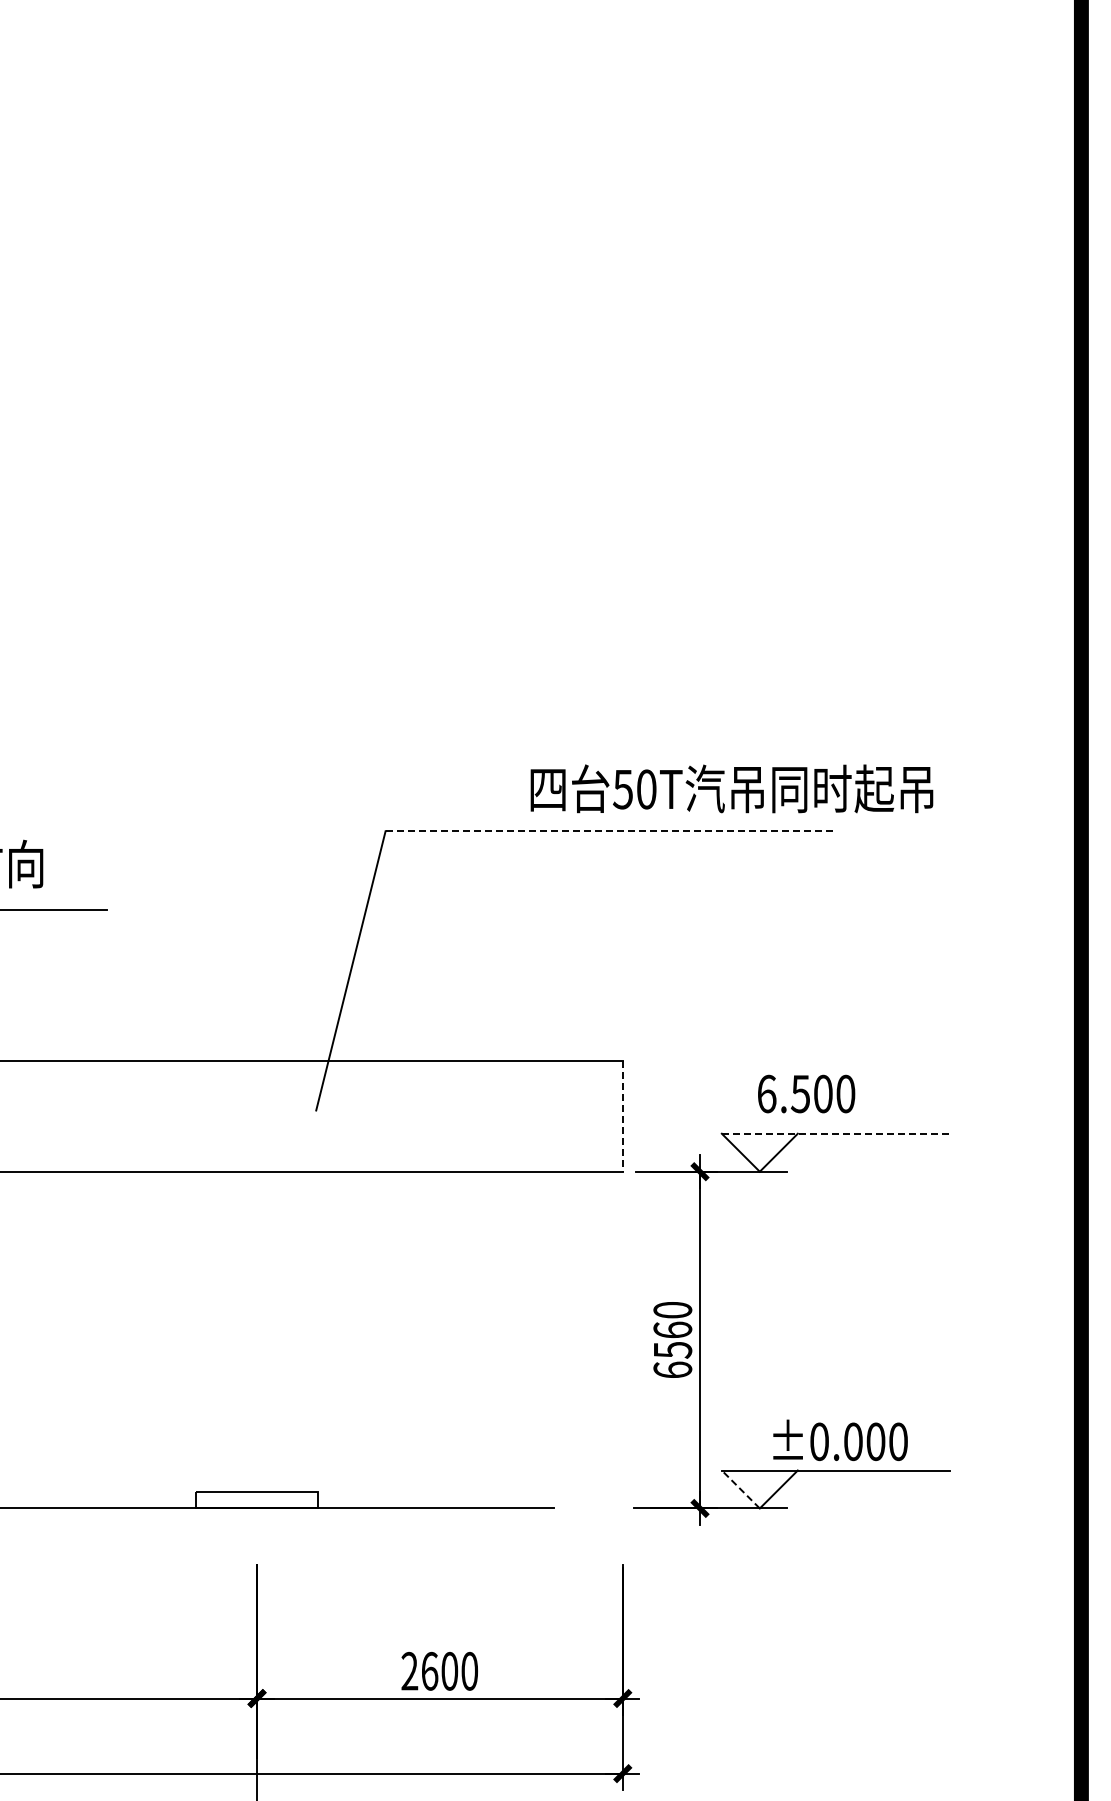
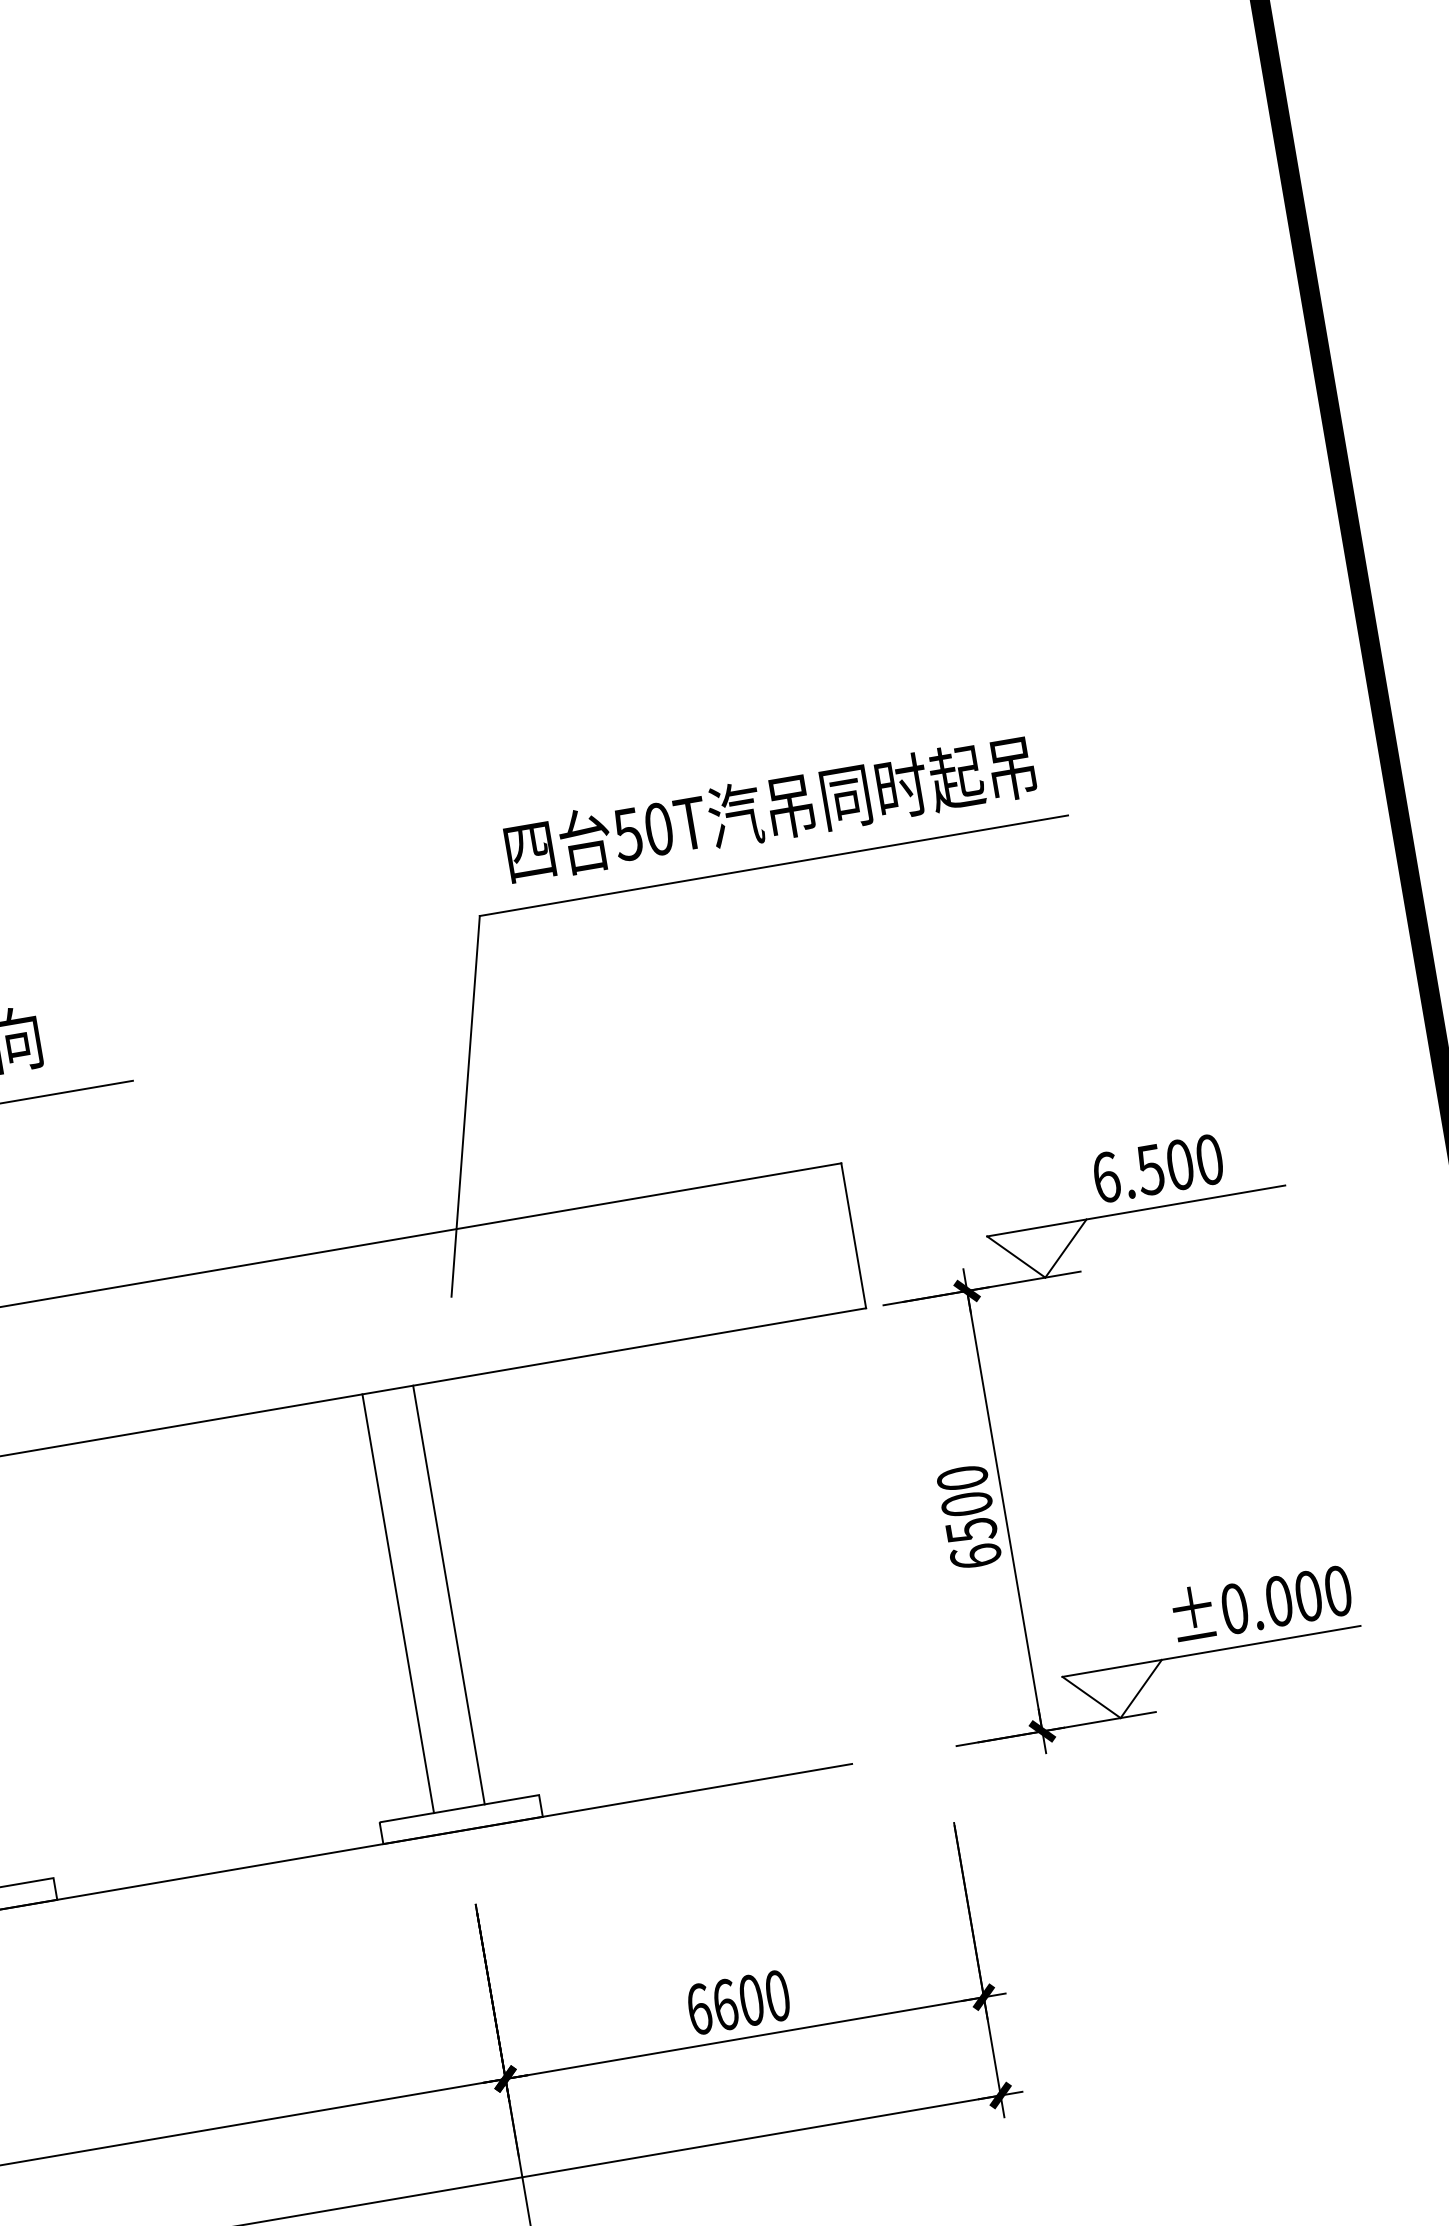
text: (731, 788) -> (769, 808), moved
line: (610, 831) -> (773, 866), dashed -> solid
text: (806, 1093) -> (1158, 1167), moved
line: (622, 1116) -> (853, 1236), dashed -> solid
line: (835, 1133) -> (1135, 1210), dashed -> solid
text: (672, 1329) -> (966, 1503), 6560 -> 6500
line: (237, 1331) -> (397, 1603), added
line: (276, 1331) -> (448, 1594), added
text: (840, 1439) -> (1261, 1601), moved
line: (740, 1489) -> (1091, 1697), dashed -> solid
text: (409, 1670) -> (698, 2008), 2600 -> 6600

